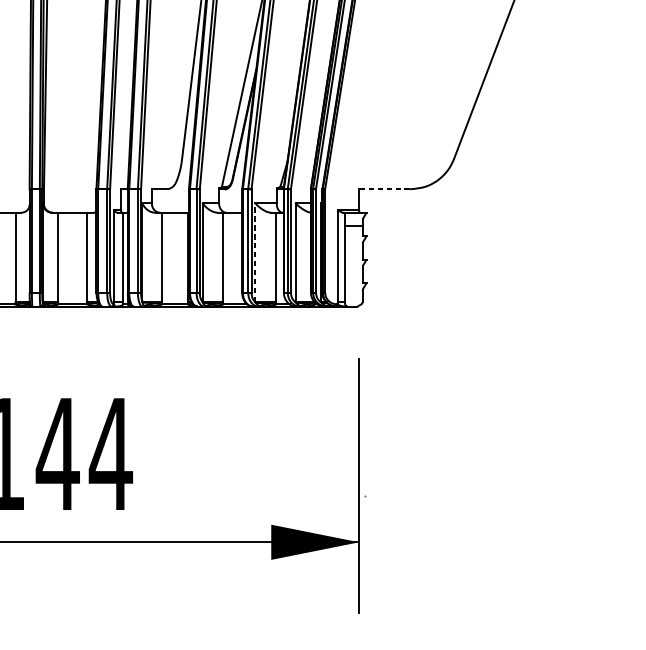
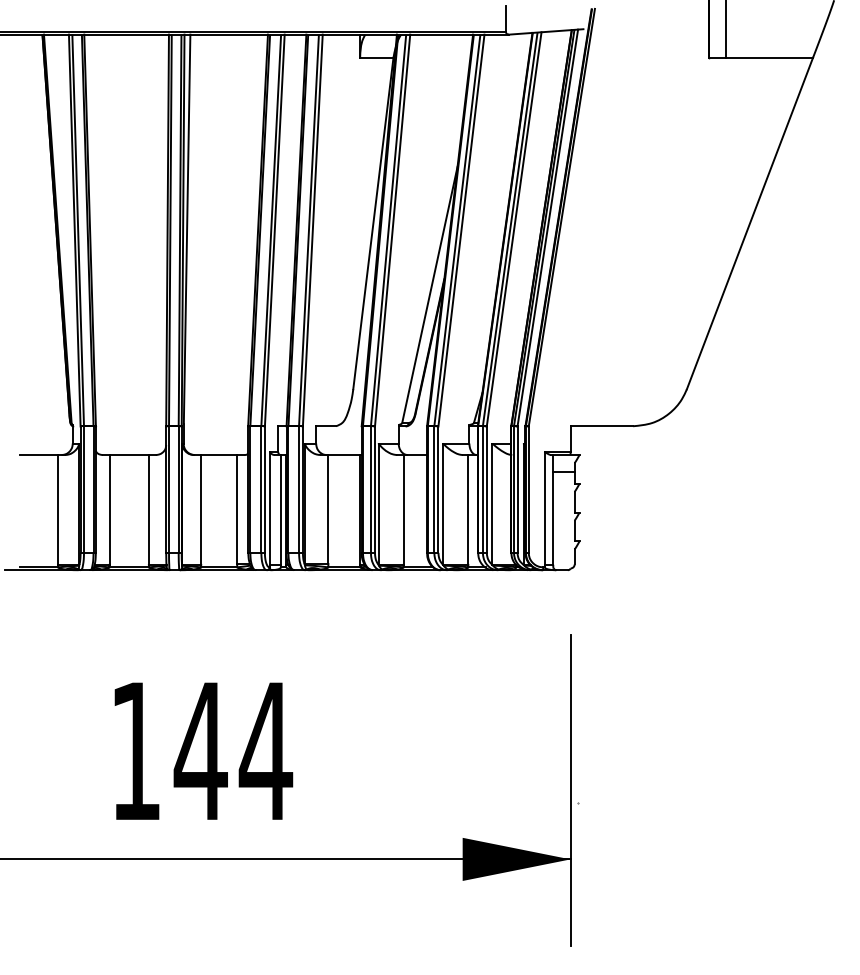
line: (384, 189) -> (601, 426), dashed -> solid
line: (255, 253) -> (443, 504), dashed -> solid

